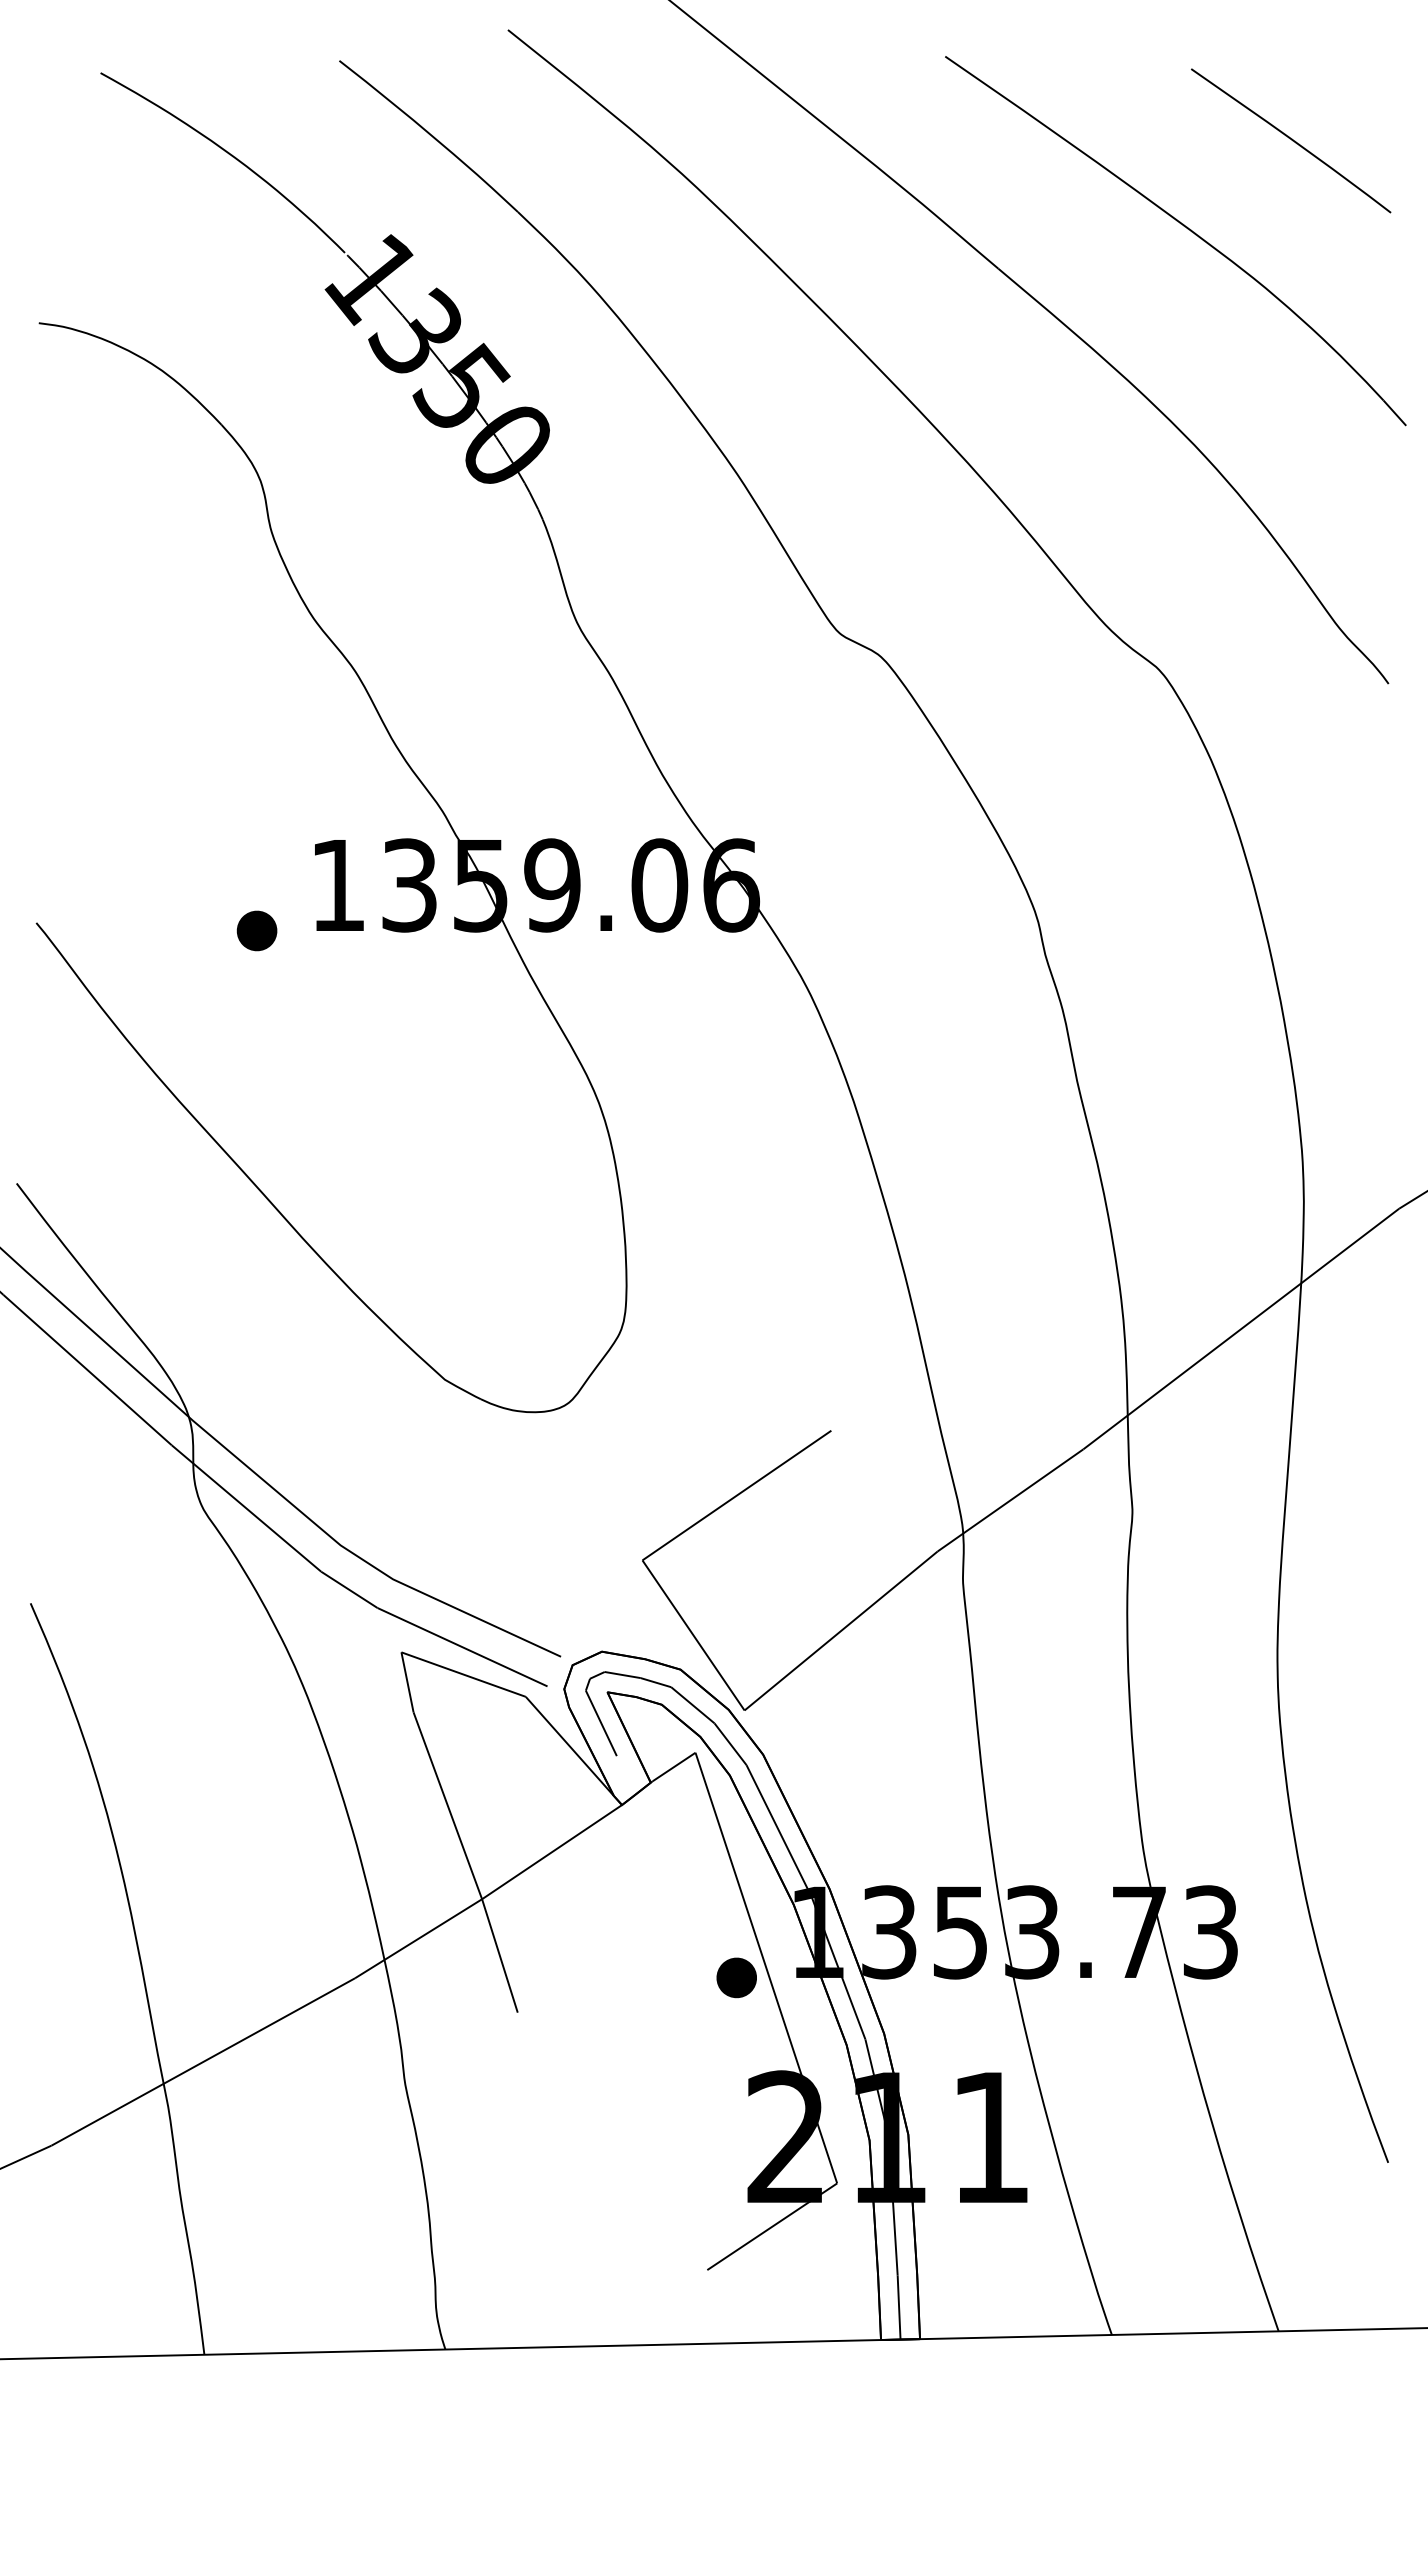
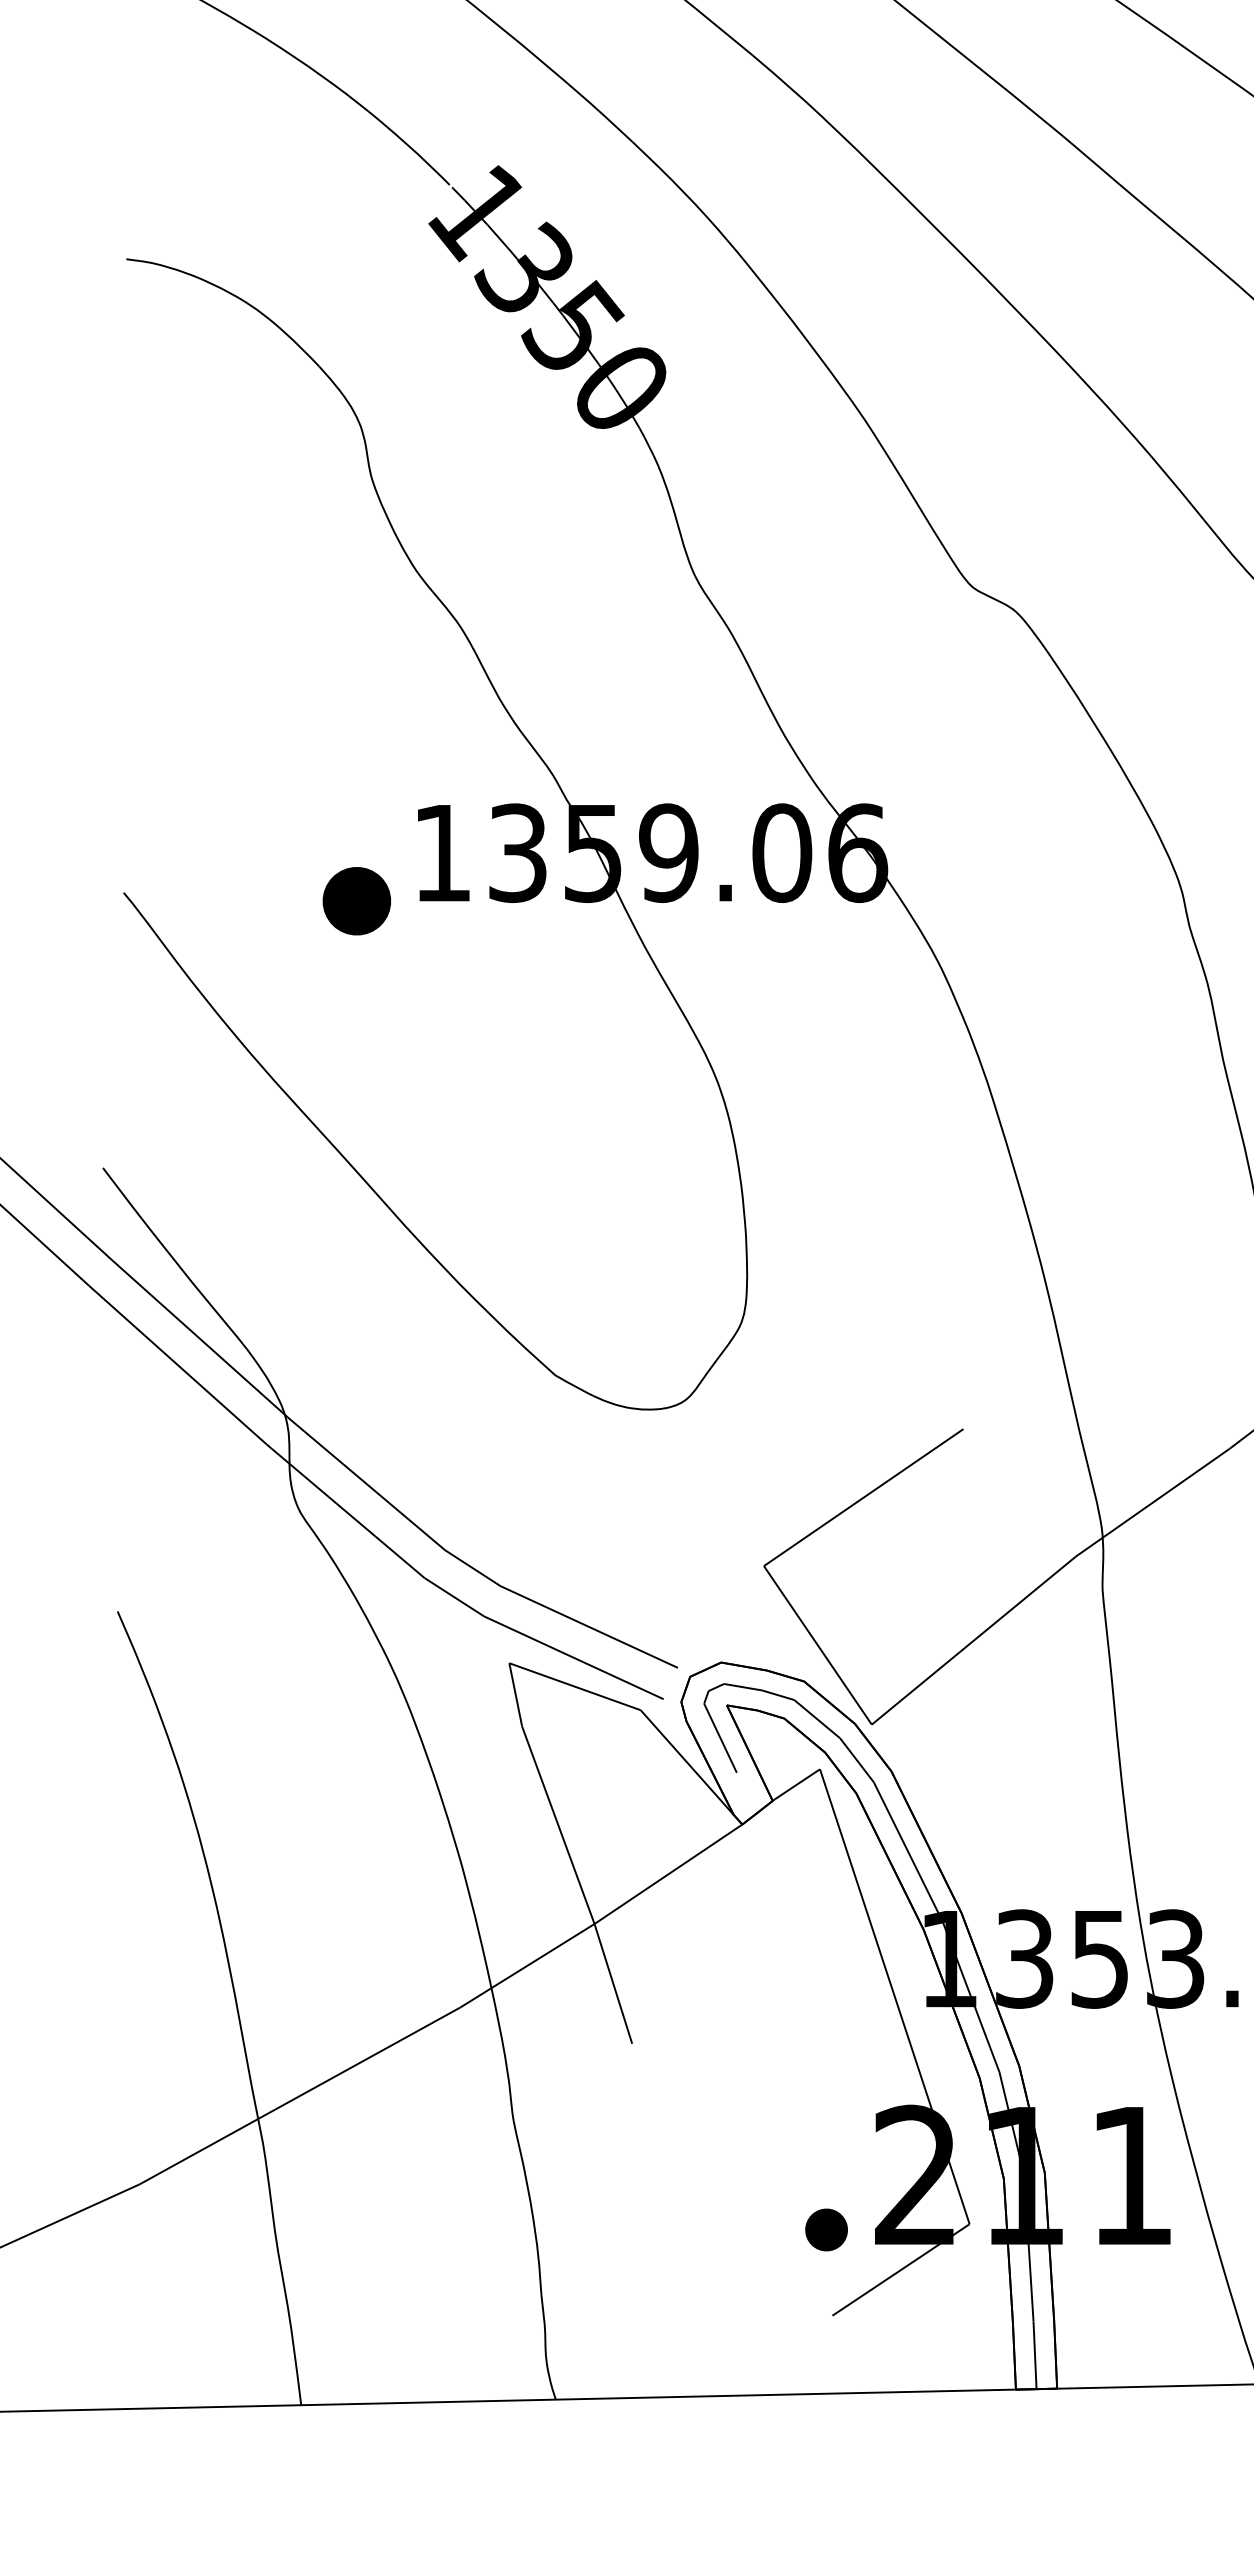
part: (256, 930) -> (356, 900), size x1.6
part: (736, 1977) -> (826, 2229), moved

